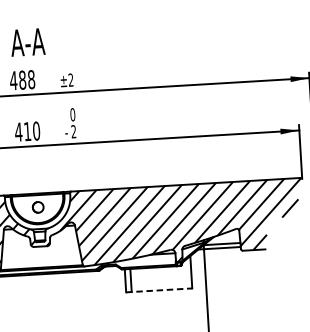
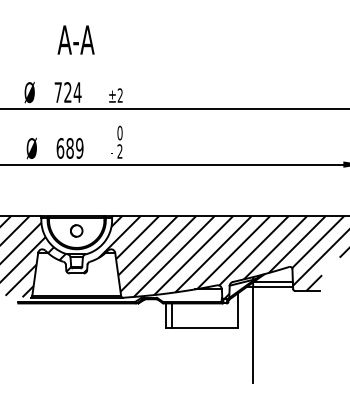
text: (27, 41) -> (75, 39), moved
text: (22, 80) -> (67, 92), 488 -> 724
text: (27, 131) -> (69, 148), 410 -> 689
line: (159, 290) -> (202, 328), dashed -> solid

